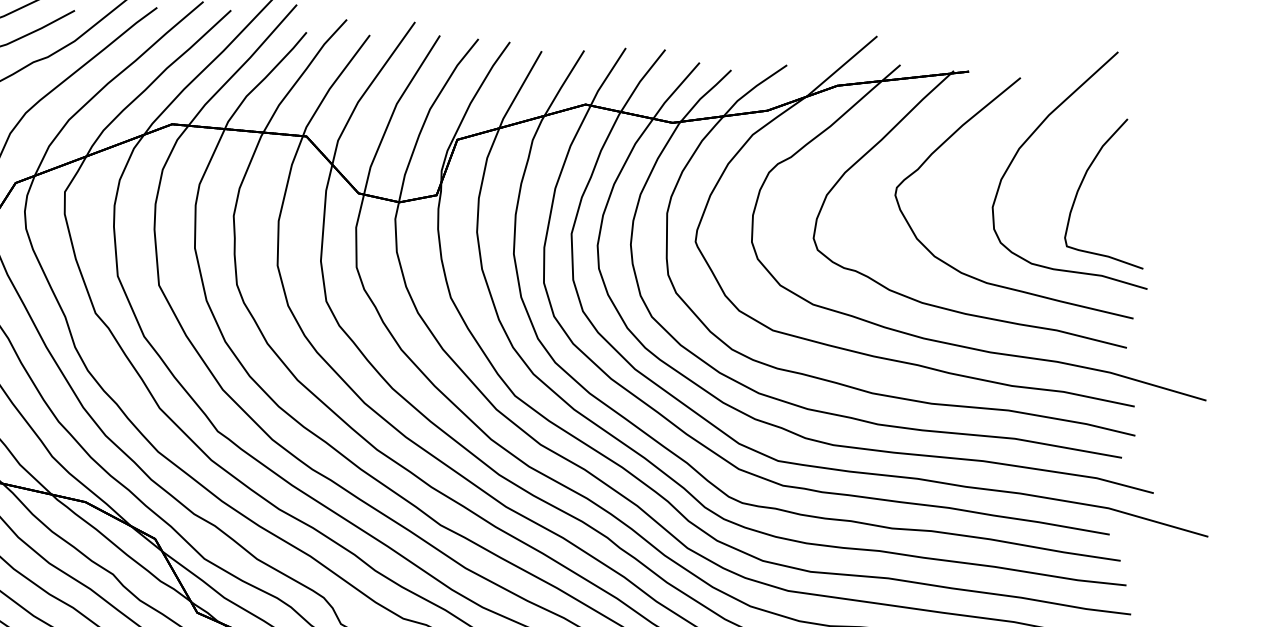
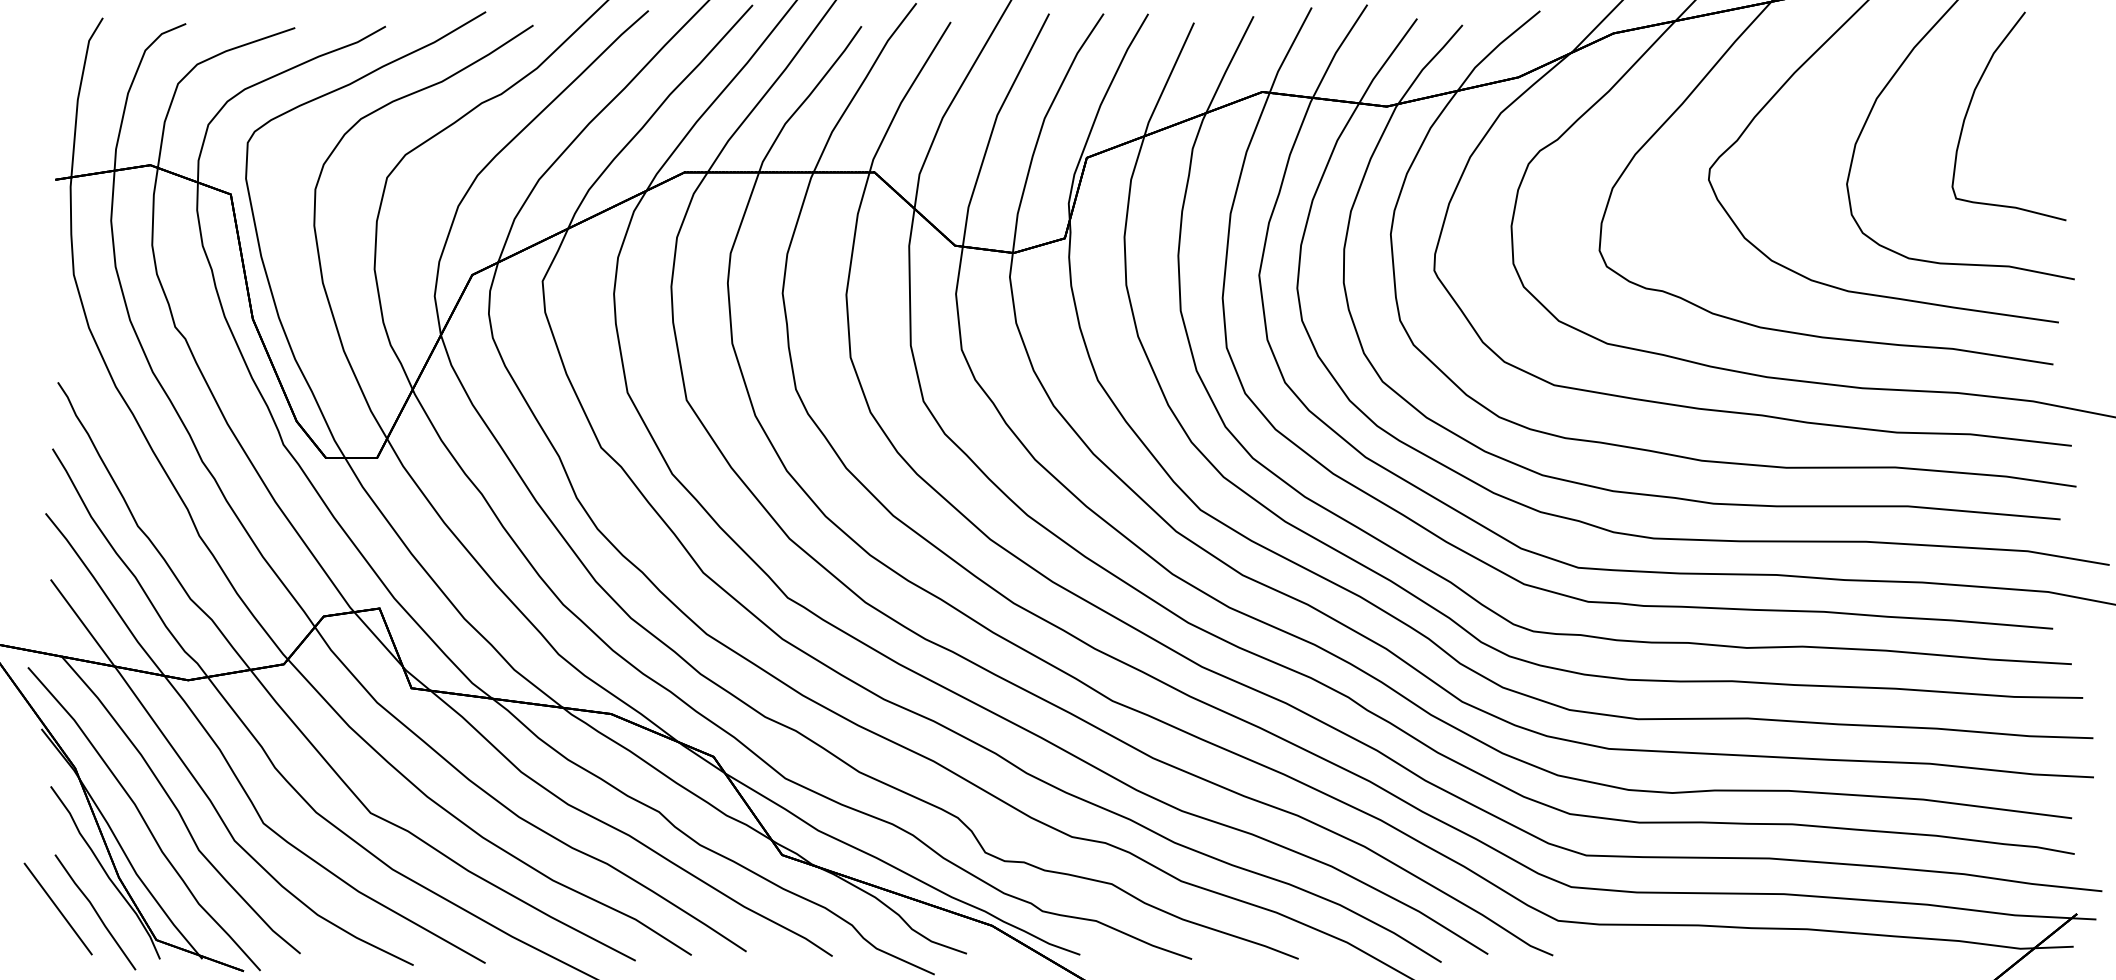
part: (1084, 178) -> (1972, 100), moved

